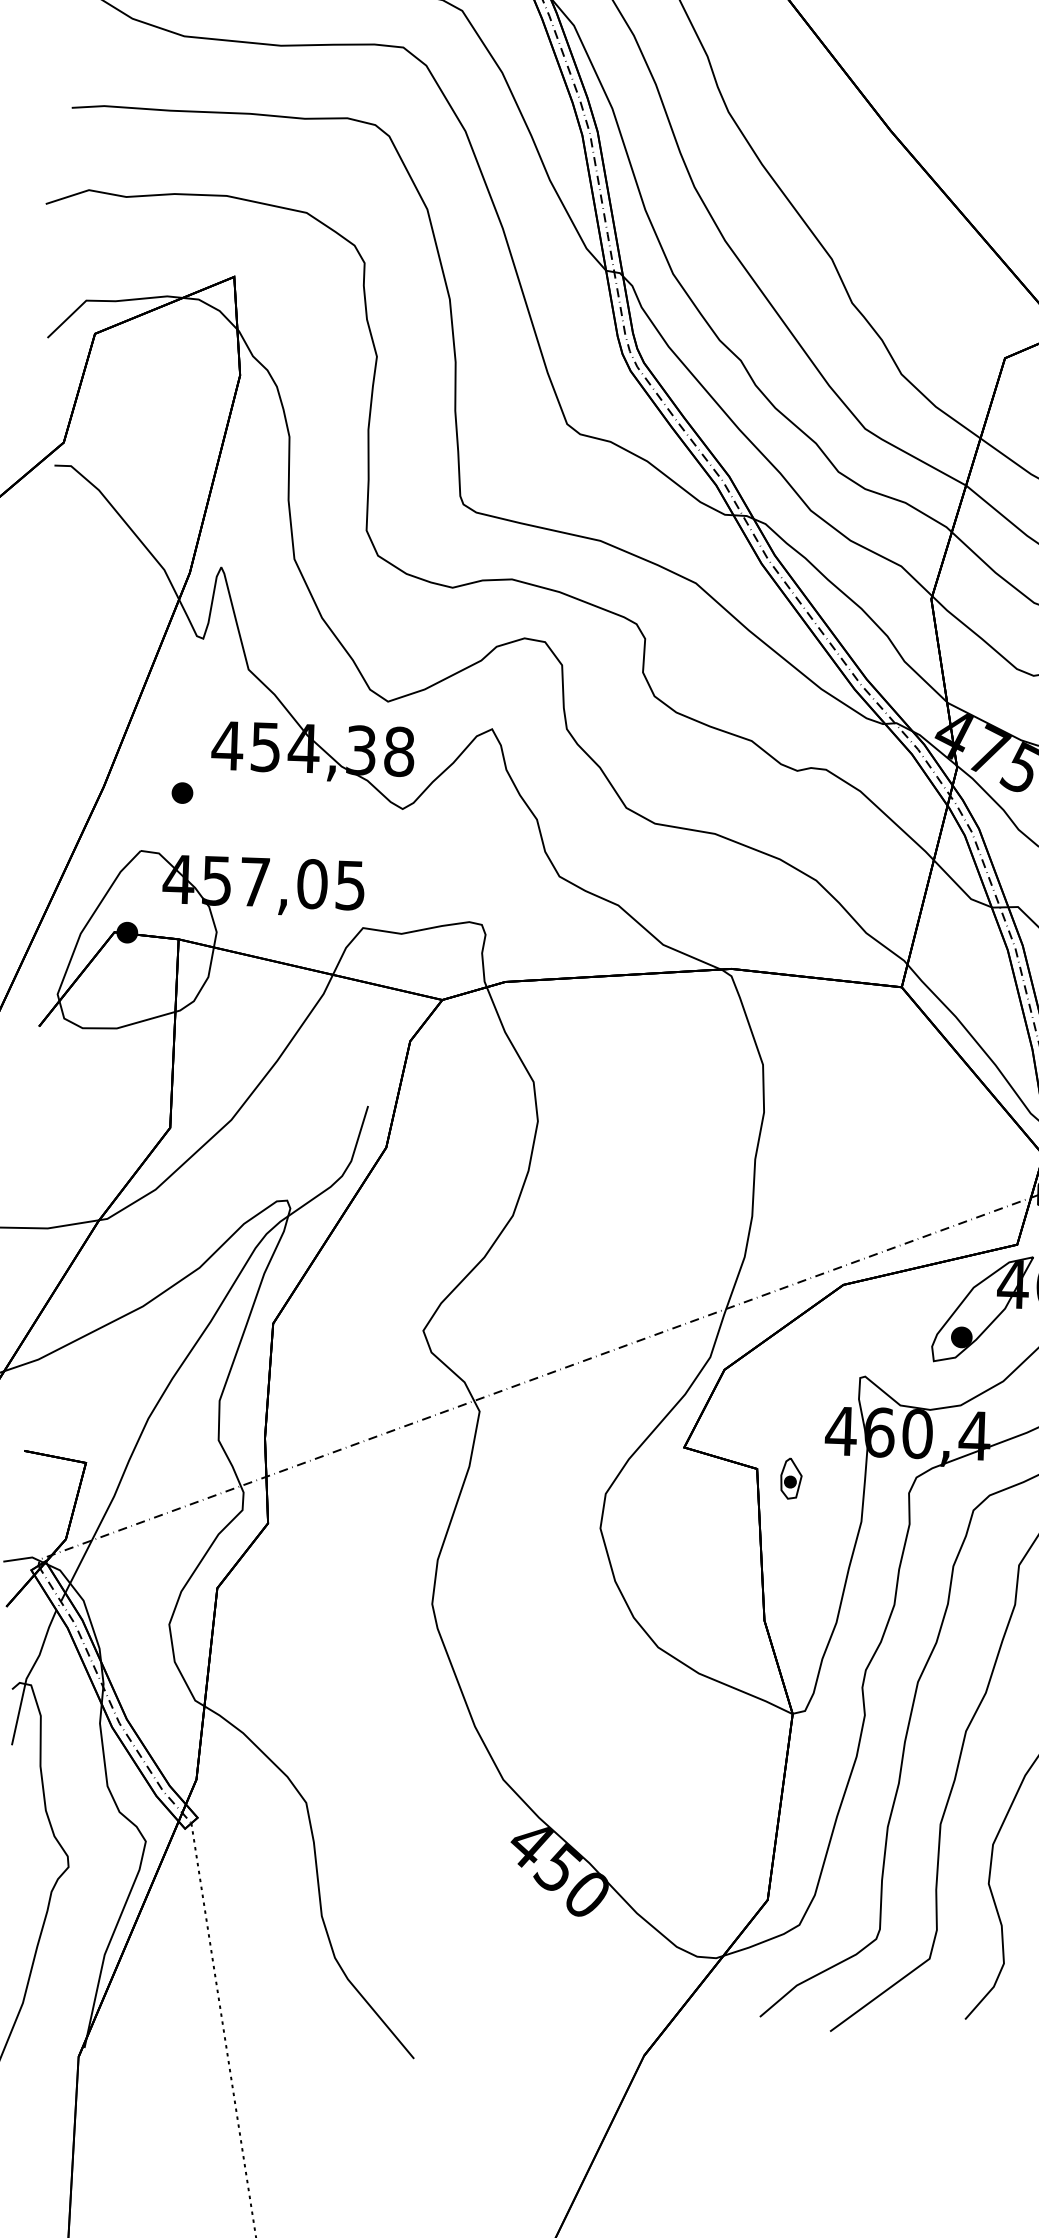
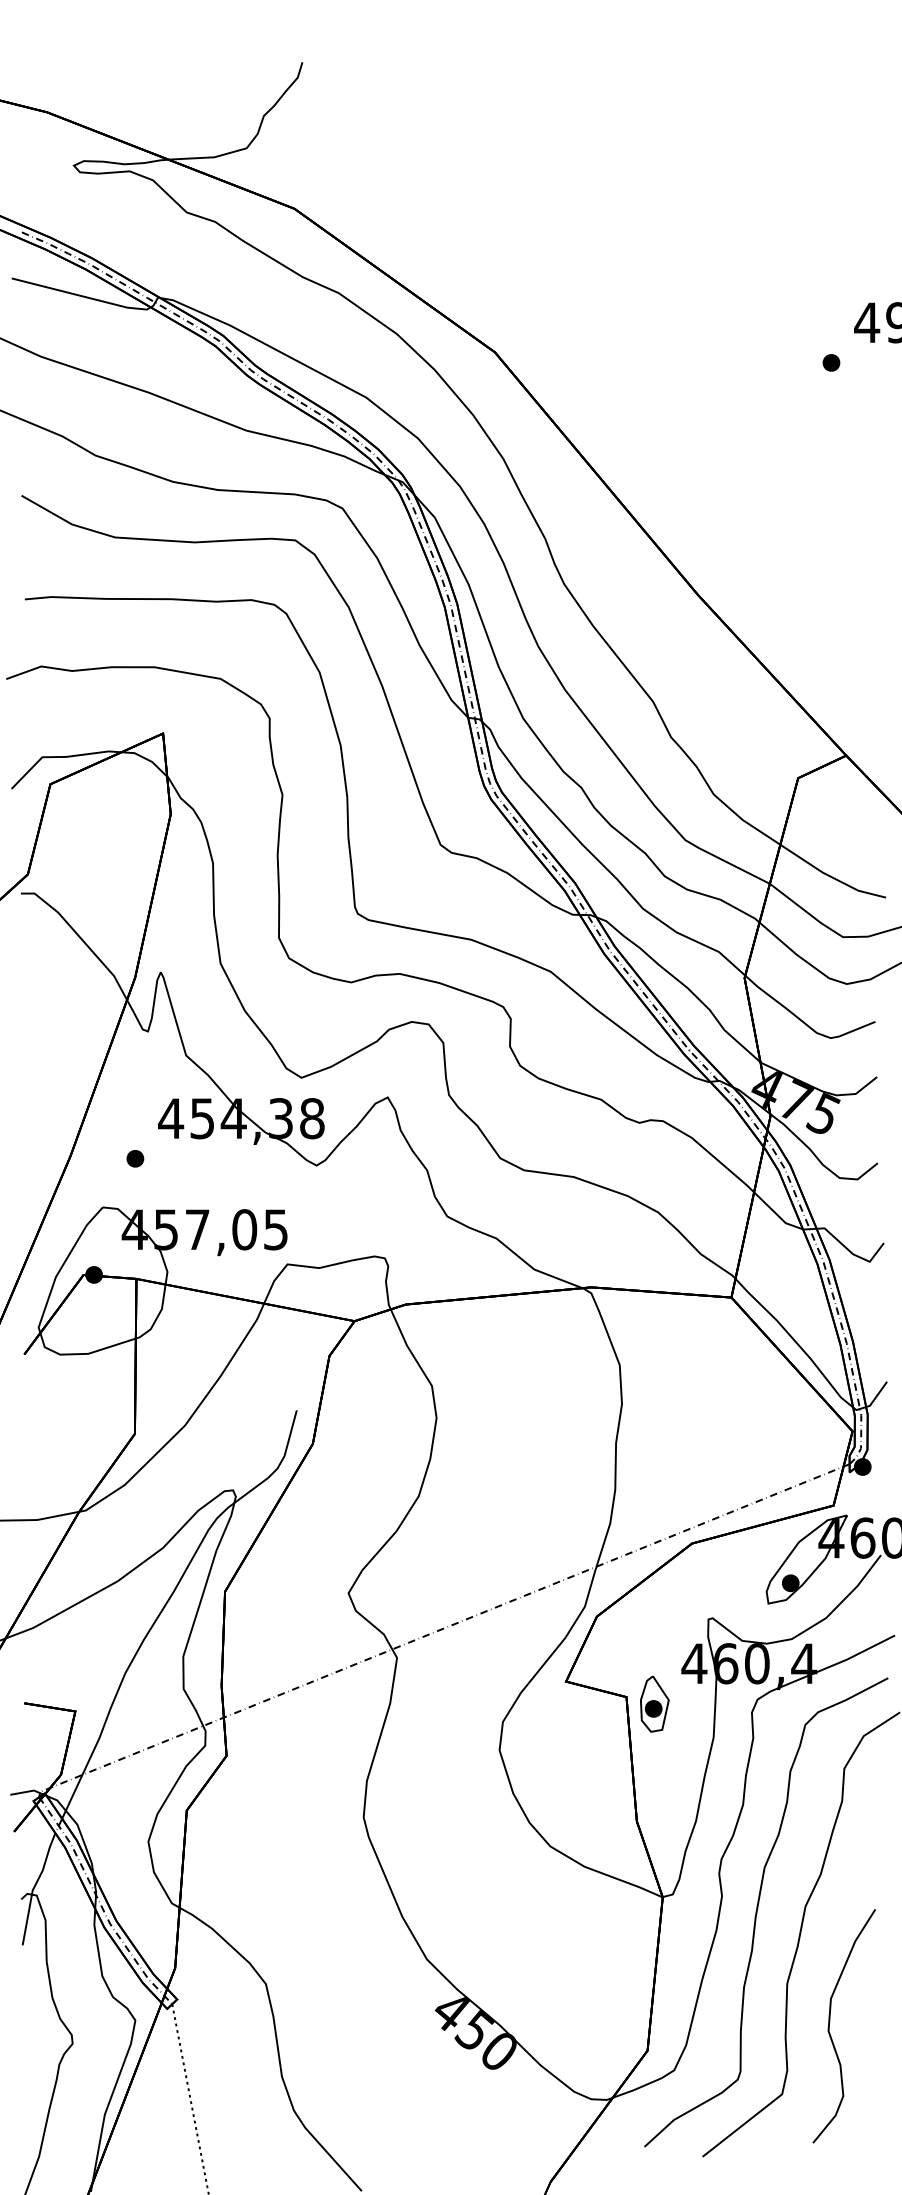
part: (790, 1477) -> (654, 1703), size x1.67

